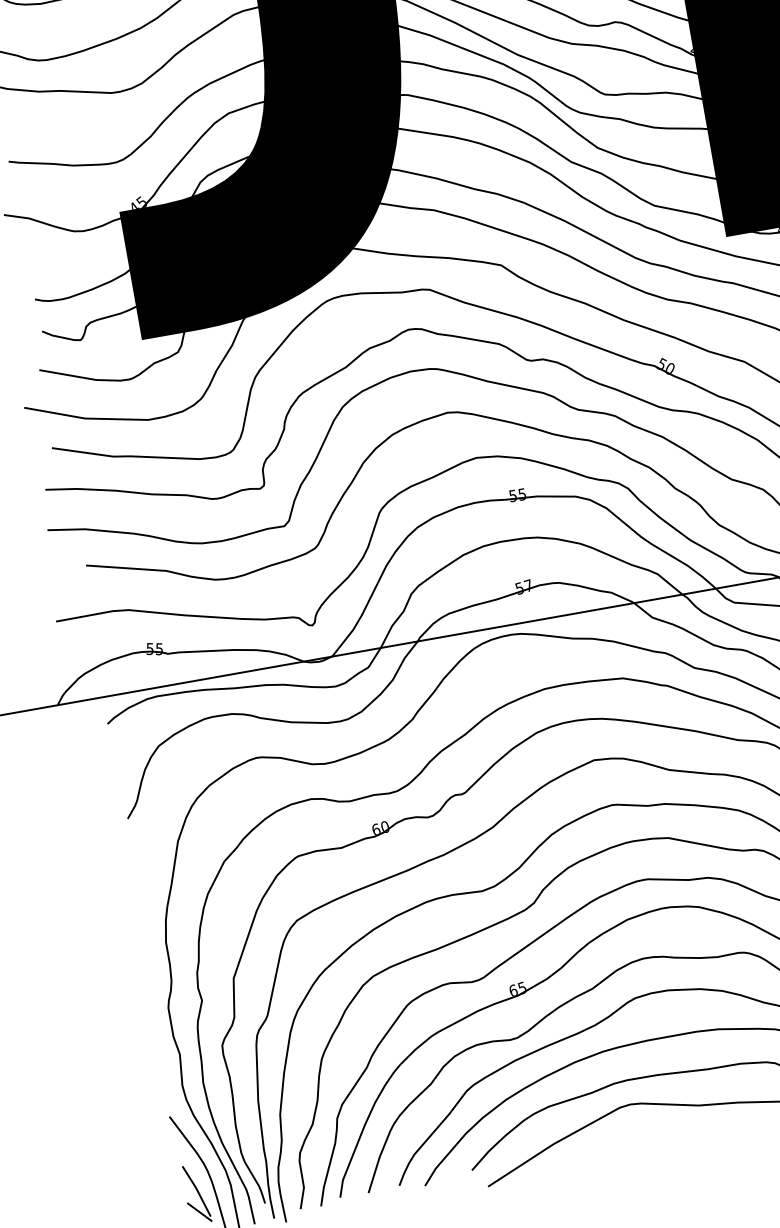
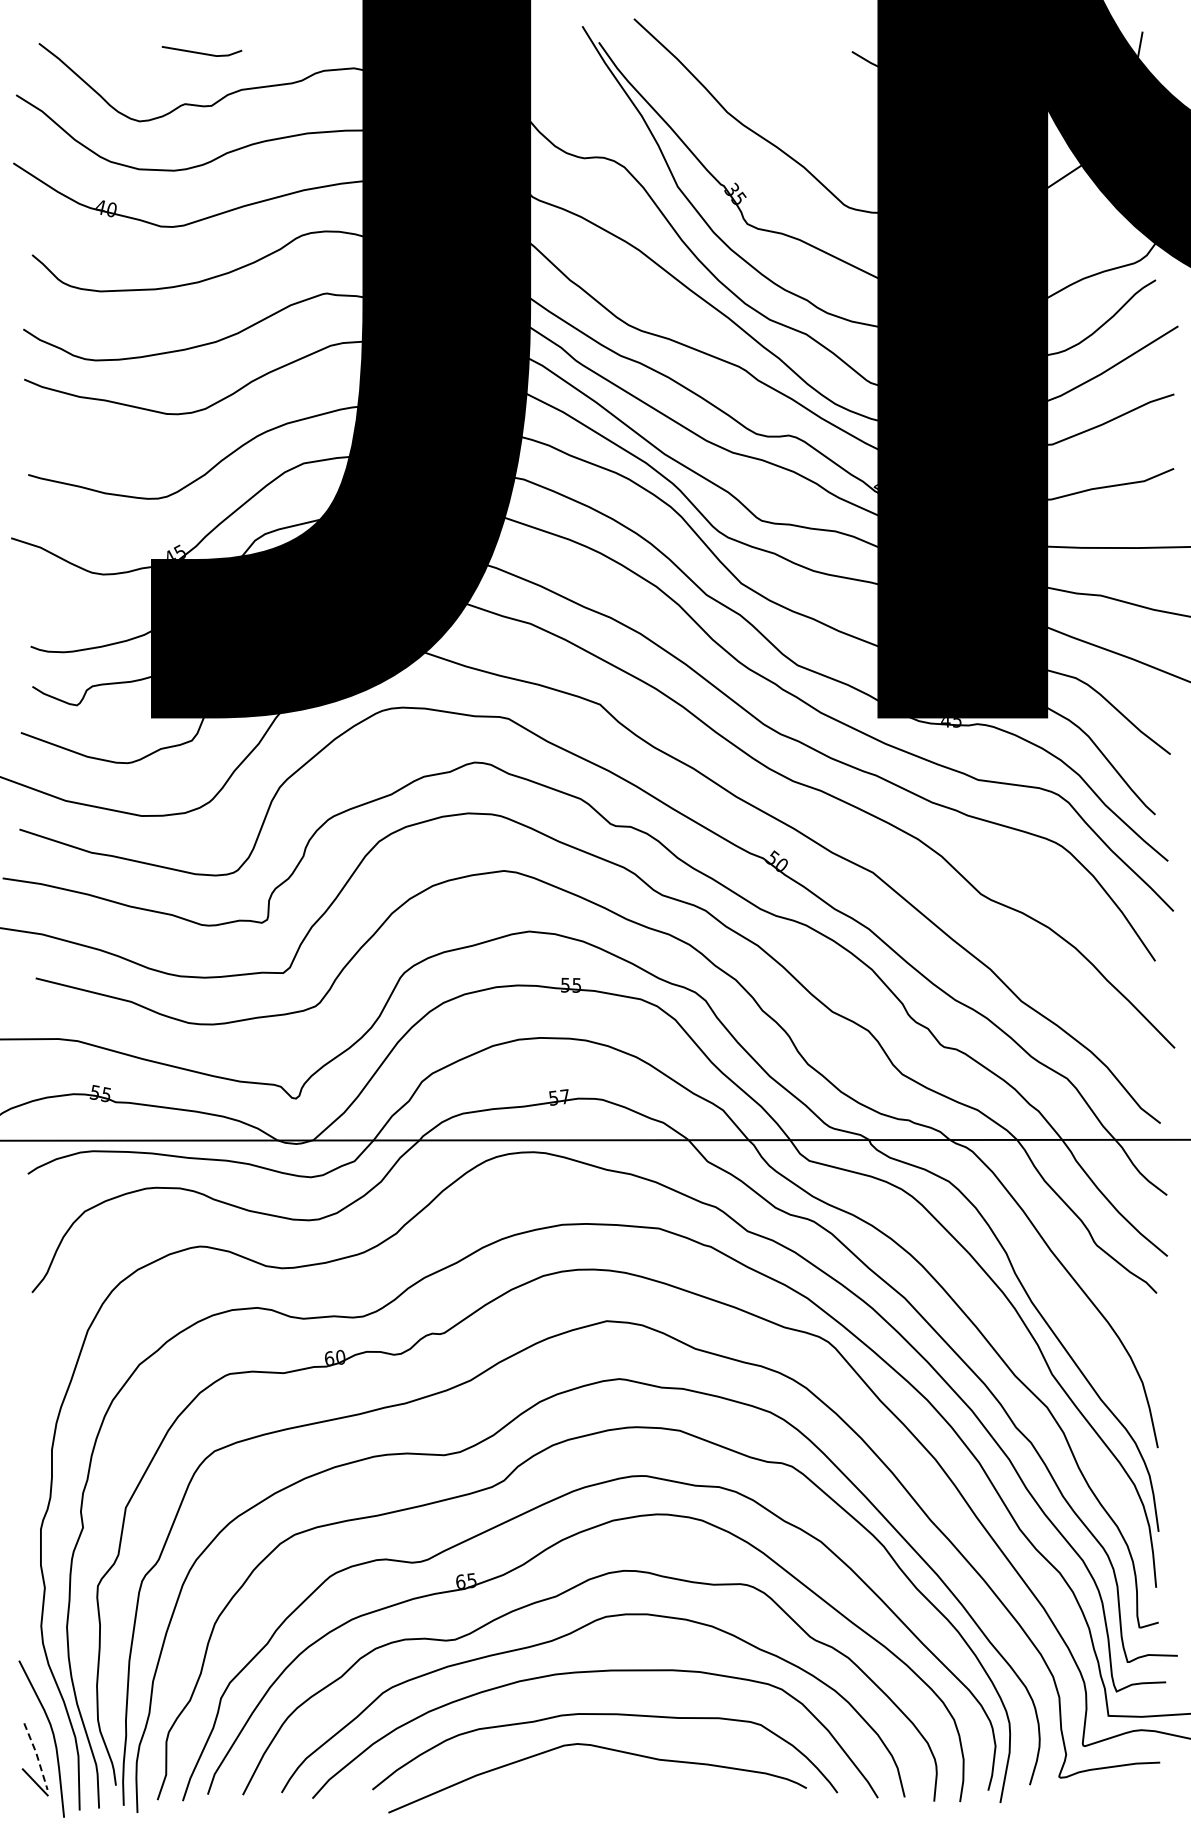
line: (197, 1191) -> (37, 1756), solid -> dashed

